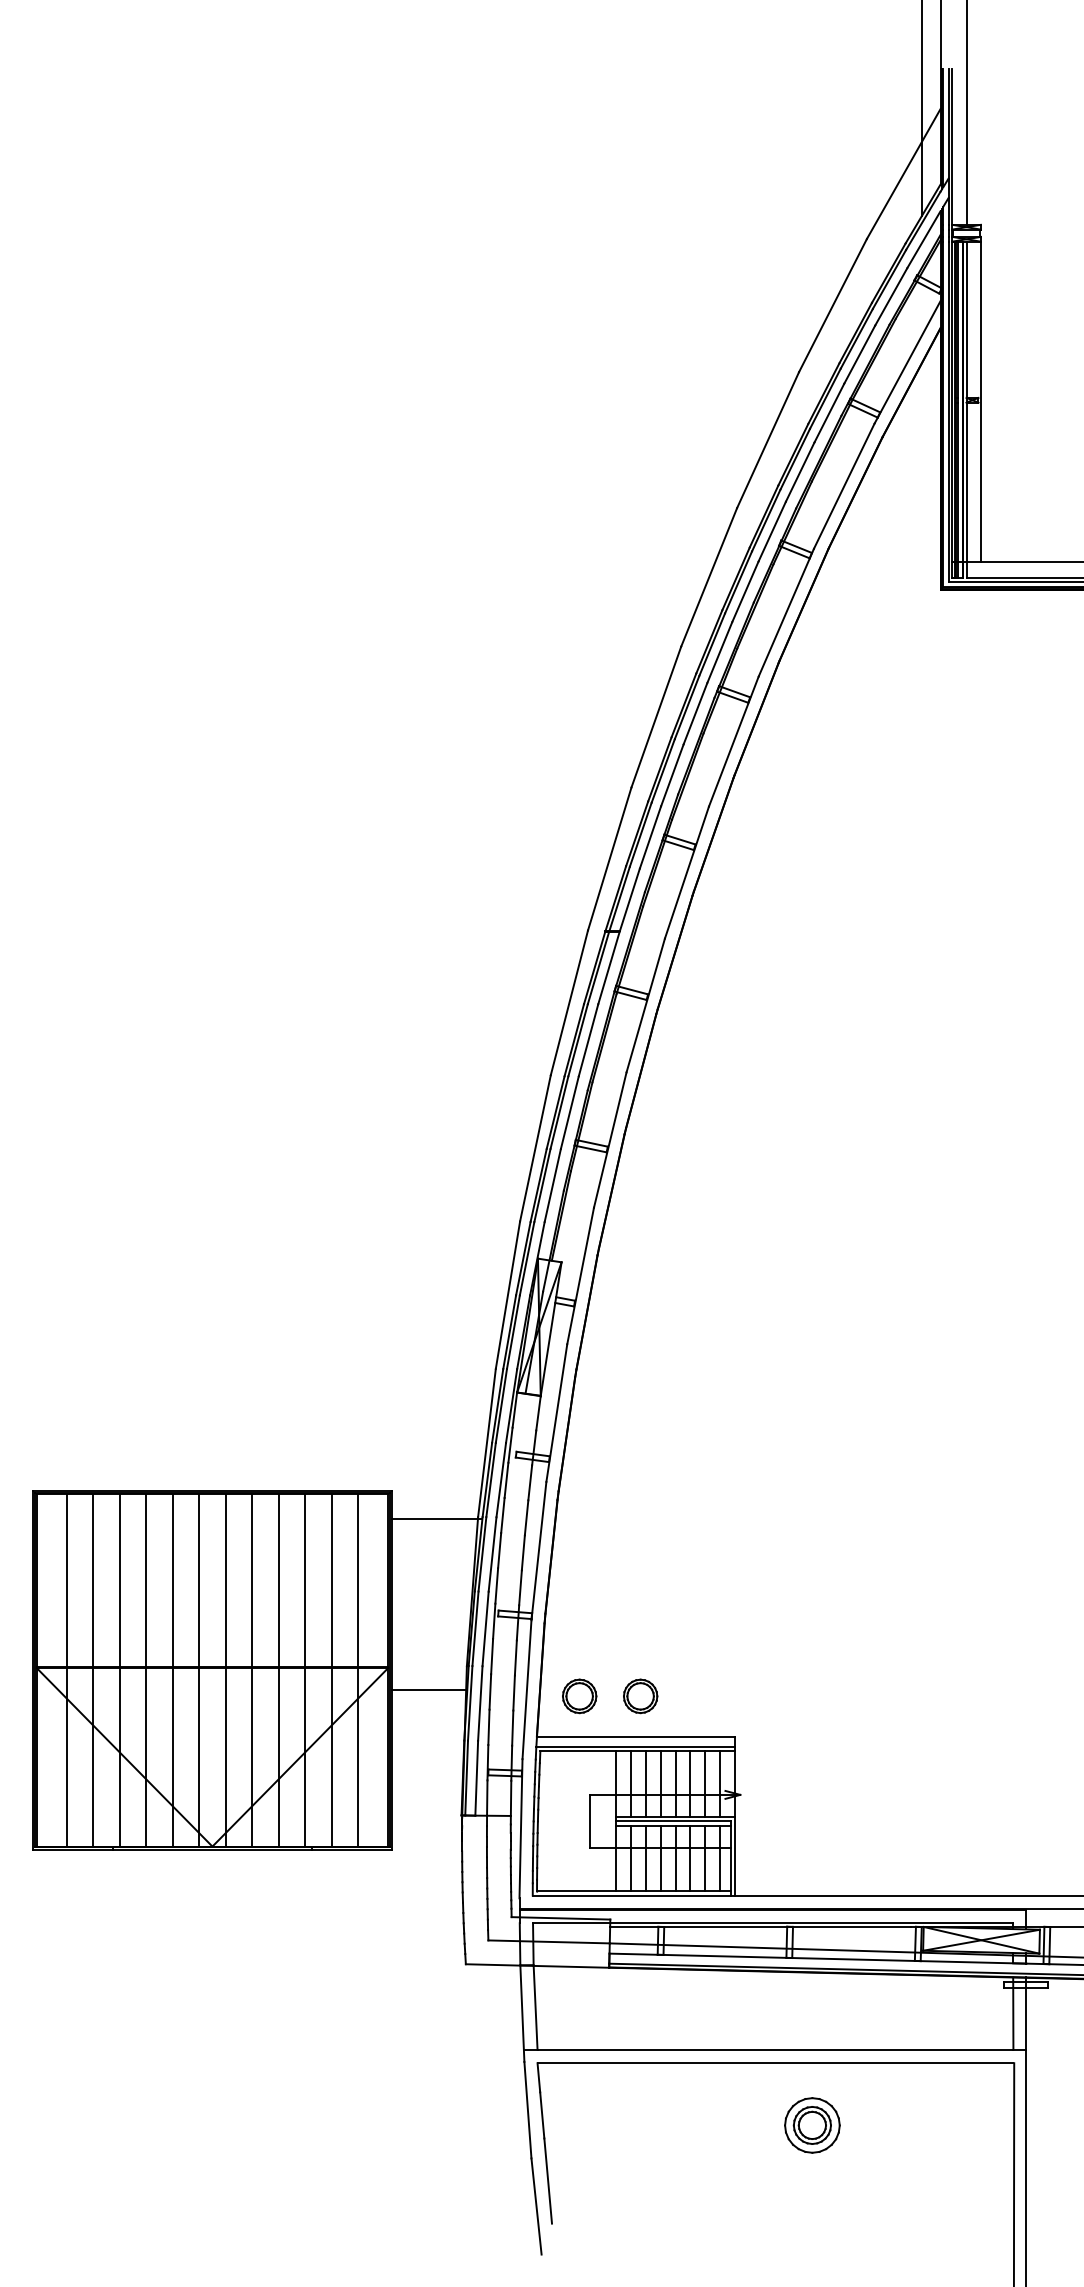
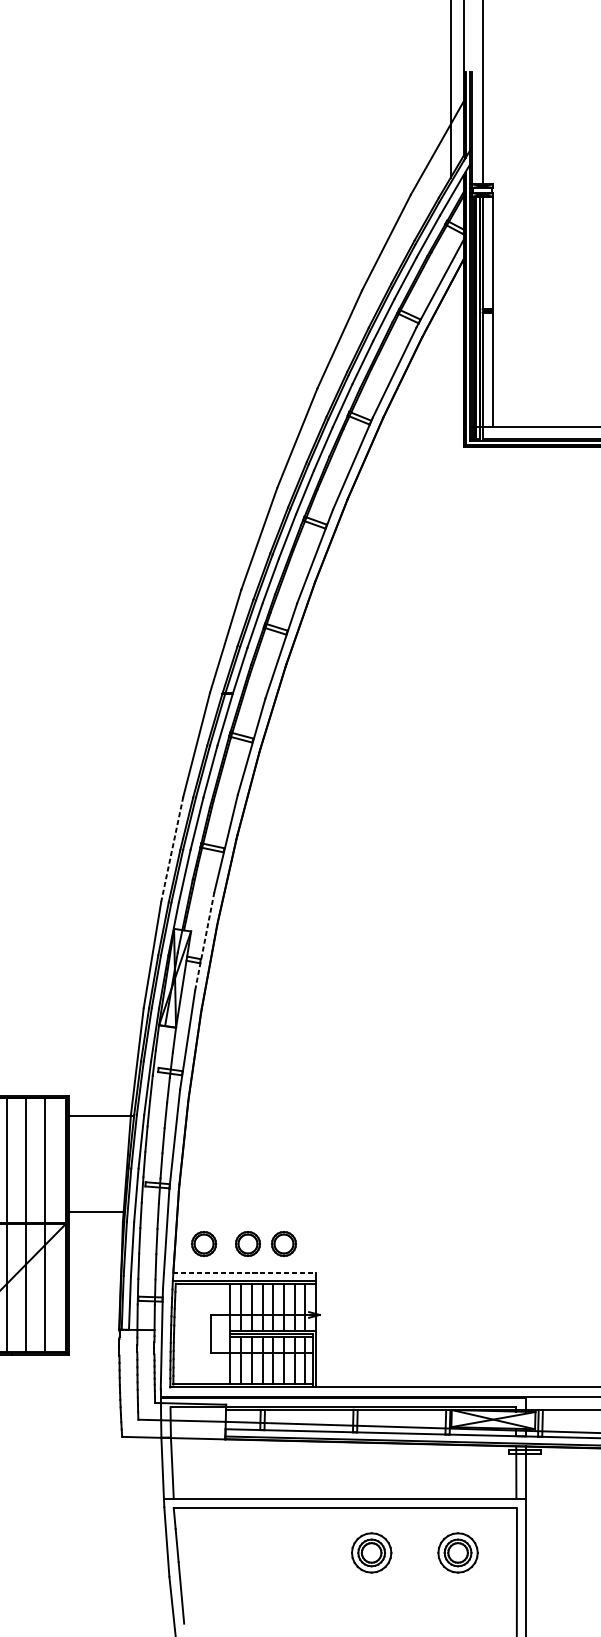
line: (535, 1148) -> (172, 849), solid -> dashed
line: (580, 1276) -> (204, 941), solid -> dashed
line: (429, 1690) -> (95, 1212), moved
part: (690, 1696) -> (283, 1244), added
line: (636, 1736) -> (245, 1272), solid -> dashed
part: (932, 2125) -> (458, 1552), added

